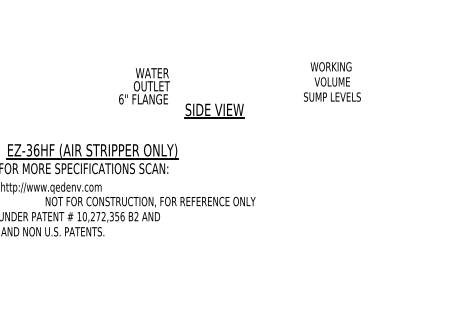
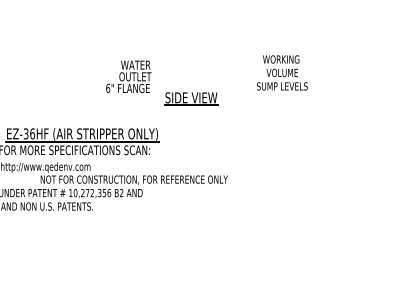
text: (332, 81) -> (282, 72), moved

